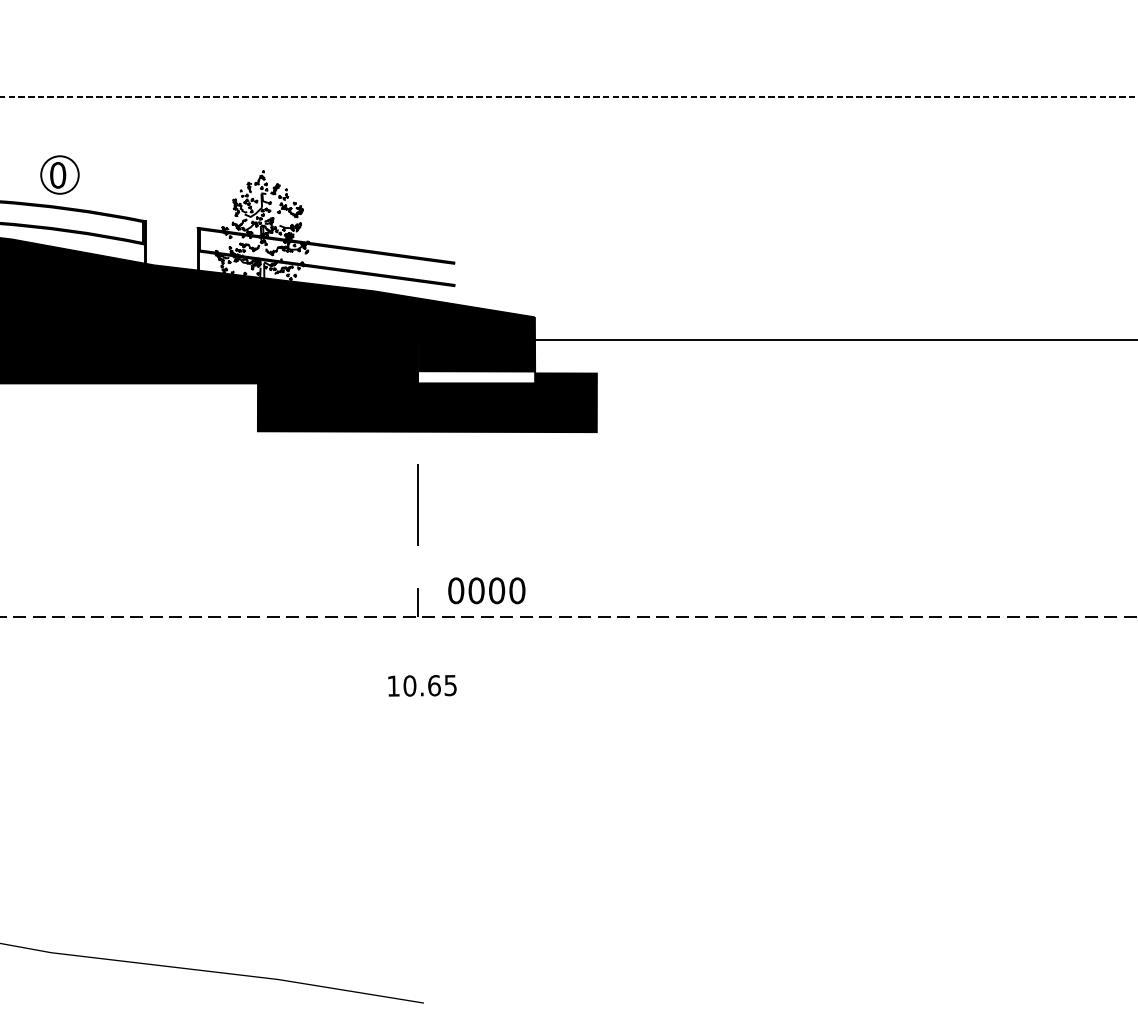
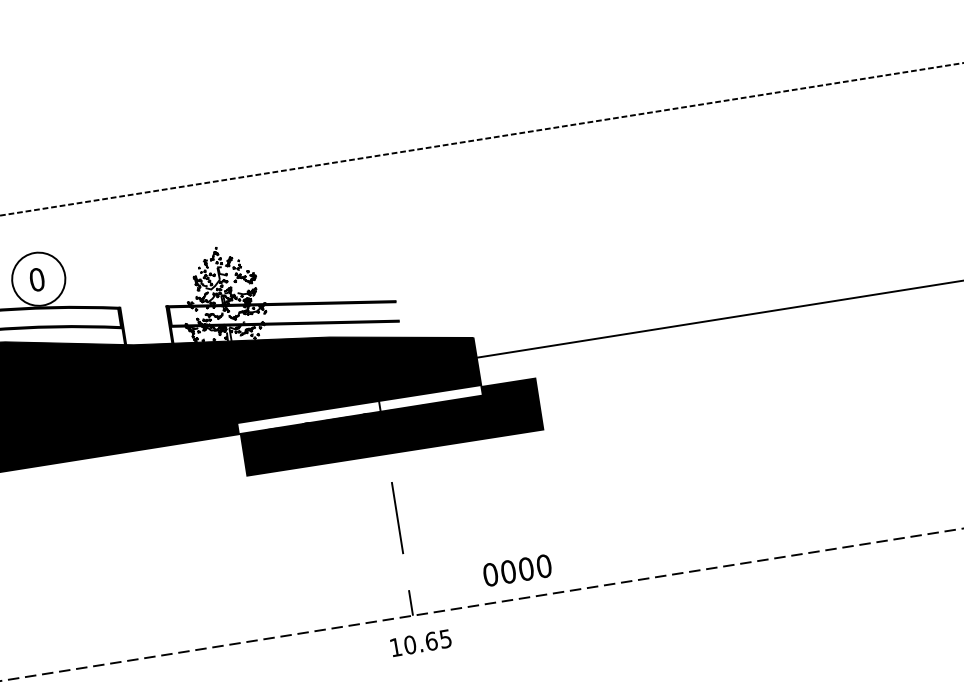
circle: (59, 174) -> (38, 278), size x1.6
text: (486, 590) -> (517, 570), moved
text: (422, 685) -> (421, 642), moved

